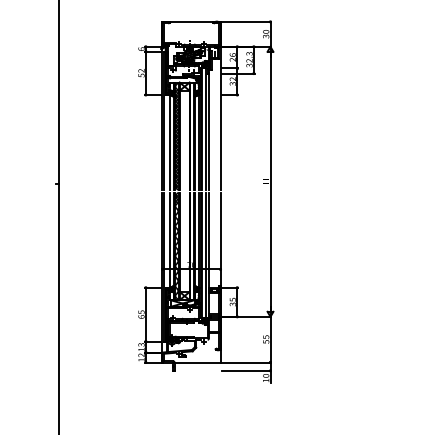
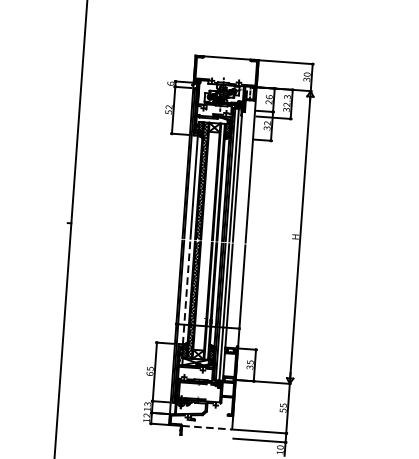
line: (169, 240) -> (186, 293), solid -> dashed
line: (198, 362) -> (208, 427), solid -> dashed

